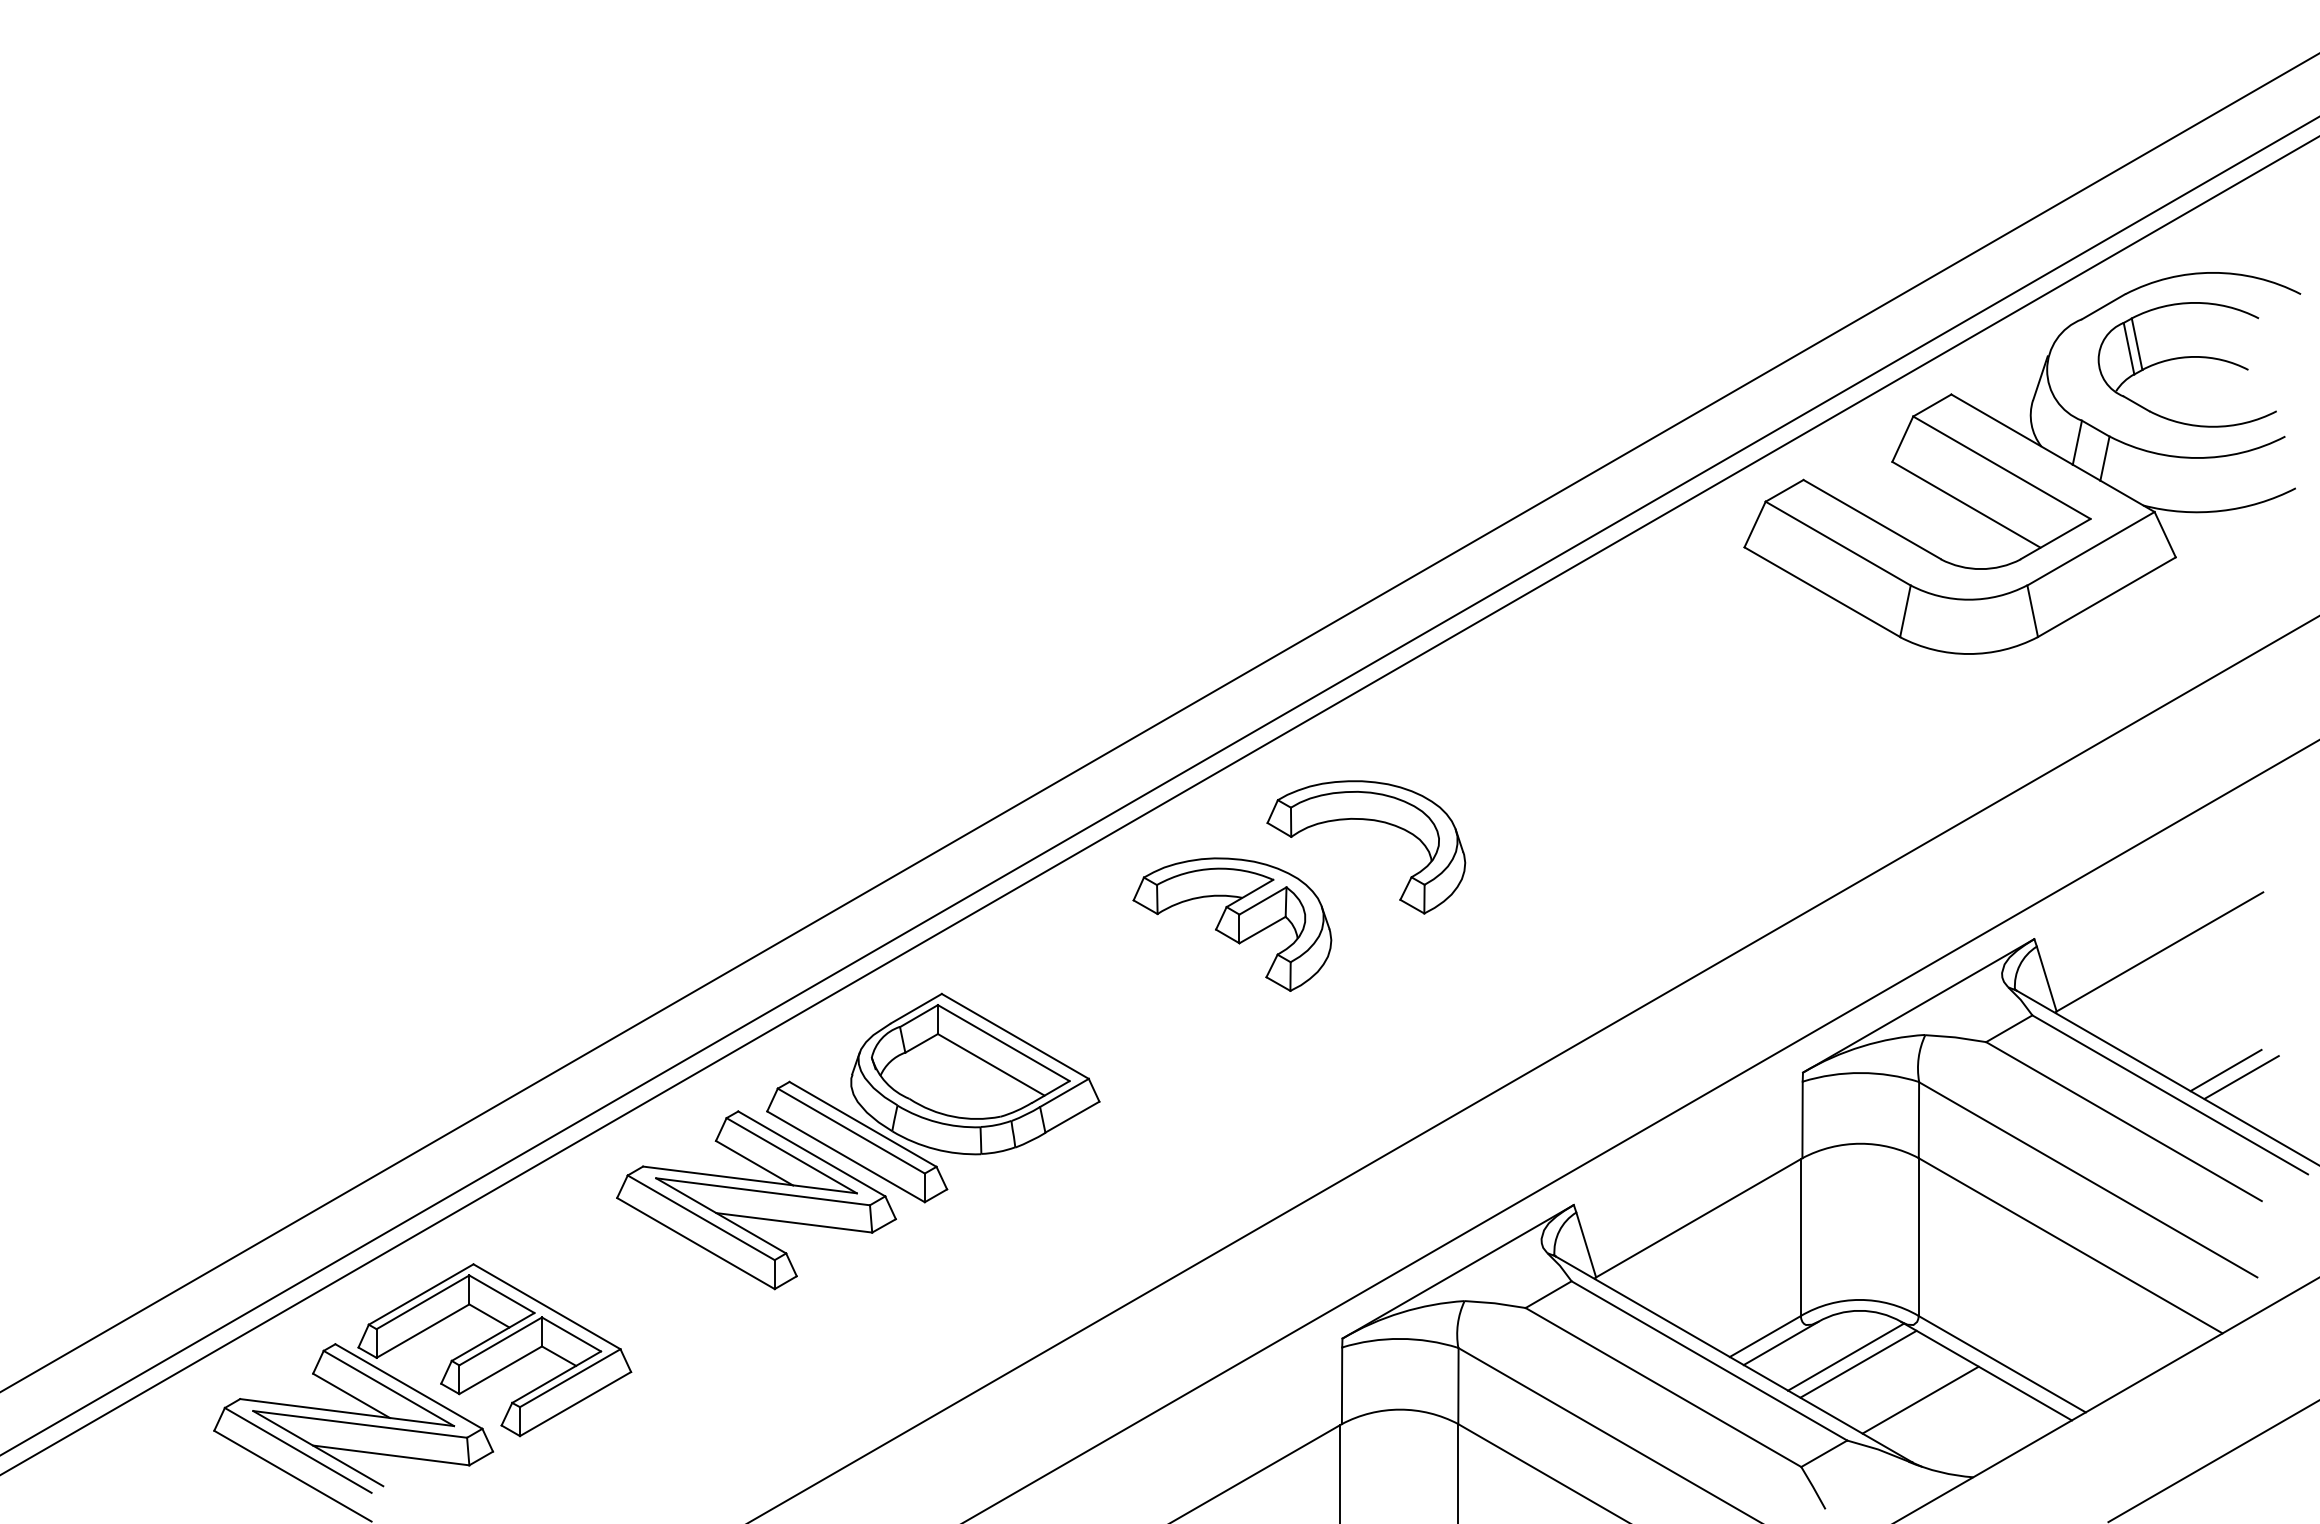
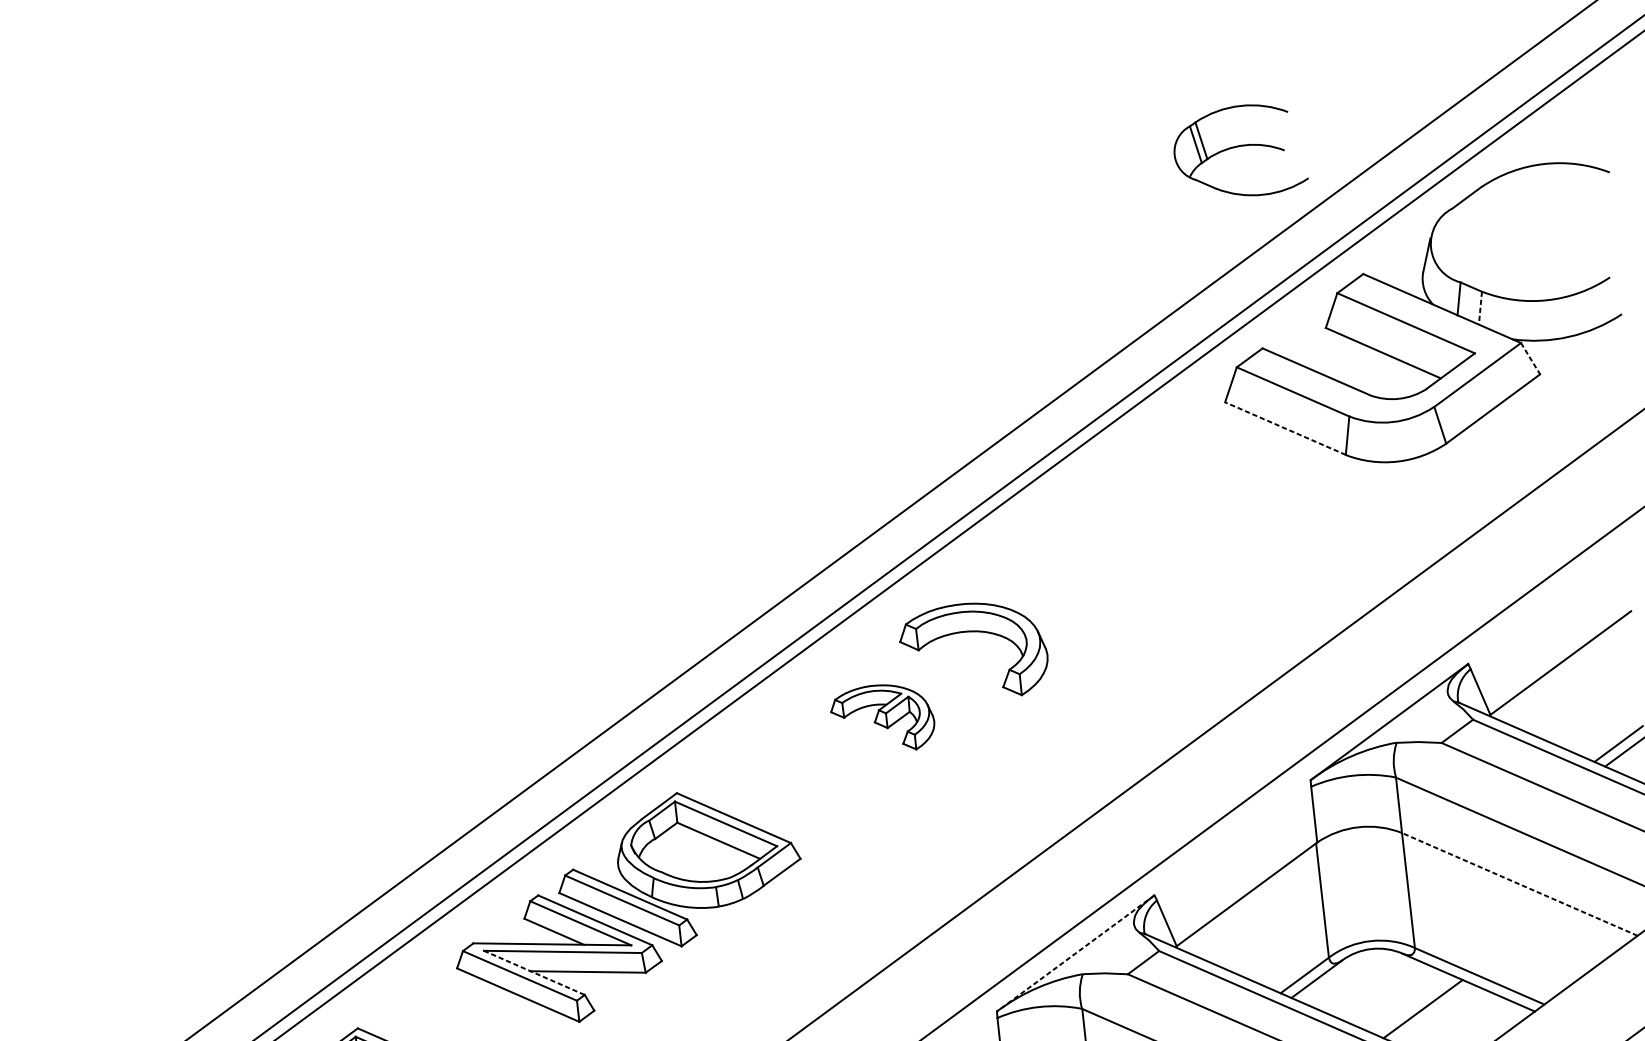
part: (2186, 364) -> (1239, 151), moved
line: (2104, 458) -> (1480, 308), solid -> dashed
line: (2165, 535) -> (1530, 359), solid -> dashed
line: (1822, 592) -> (1285, 428), solid -> dashed
part: (1232, 924) -> (882, 718), size x0.7
line: (721, 1216) -> (534, 973), solid -> dashed
line: (2070, 1245) -> (1519, 884), solid -> dashed
line: (1458, 1271) -> (1075, 953), solid -> dashed
line: (1845, 1356) -> (1364, 983), removed
line: (1858, 1363) -> (1374, 987), removed

